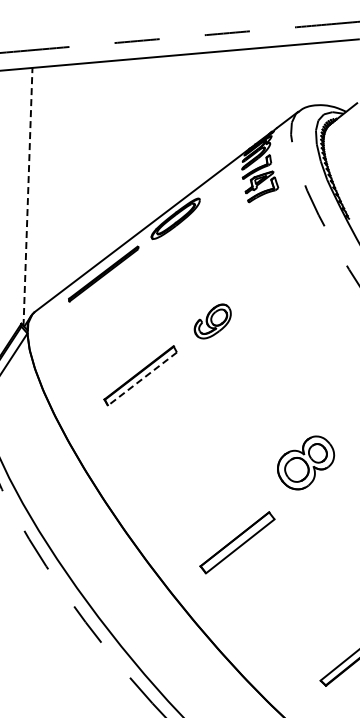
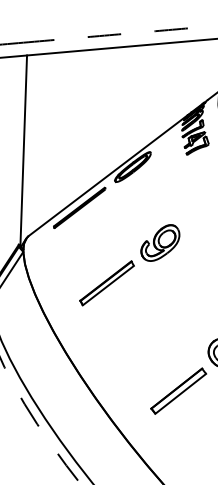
line: (28, 196) -> (24, 150), dashed -> solid
part: (212, 321) -> (160, 243), size x1.43
line: (142, 379) -> (108, 285), dashed -> solid
part: (237, 542) -> (178, 390), moved

